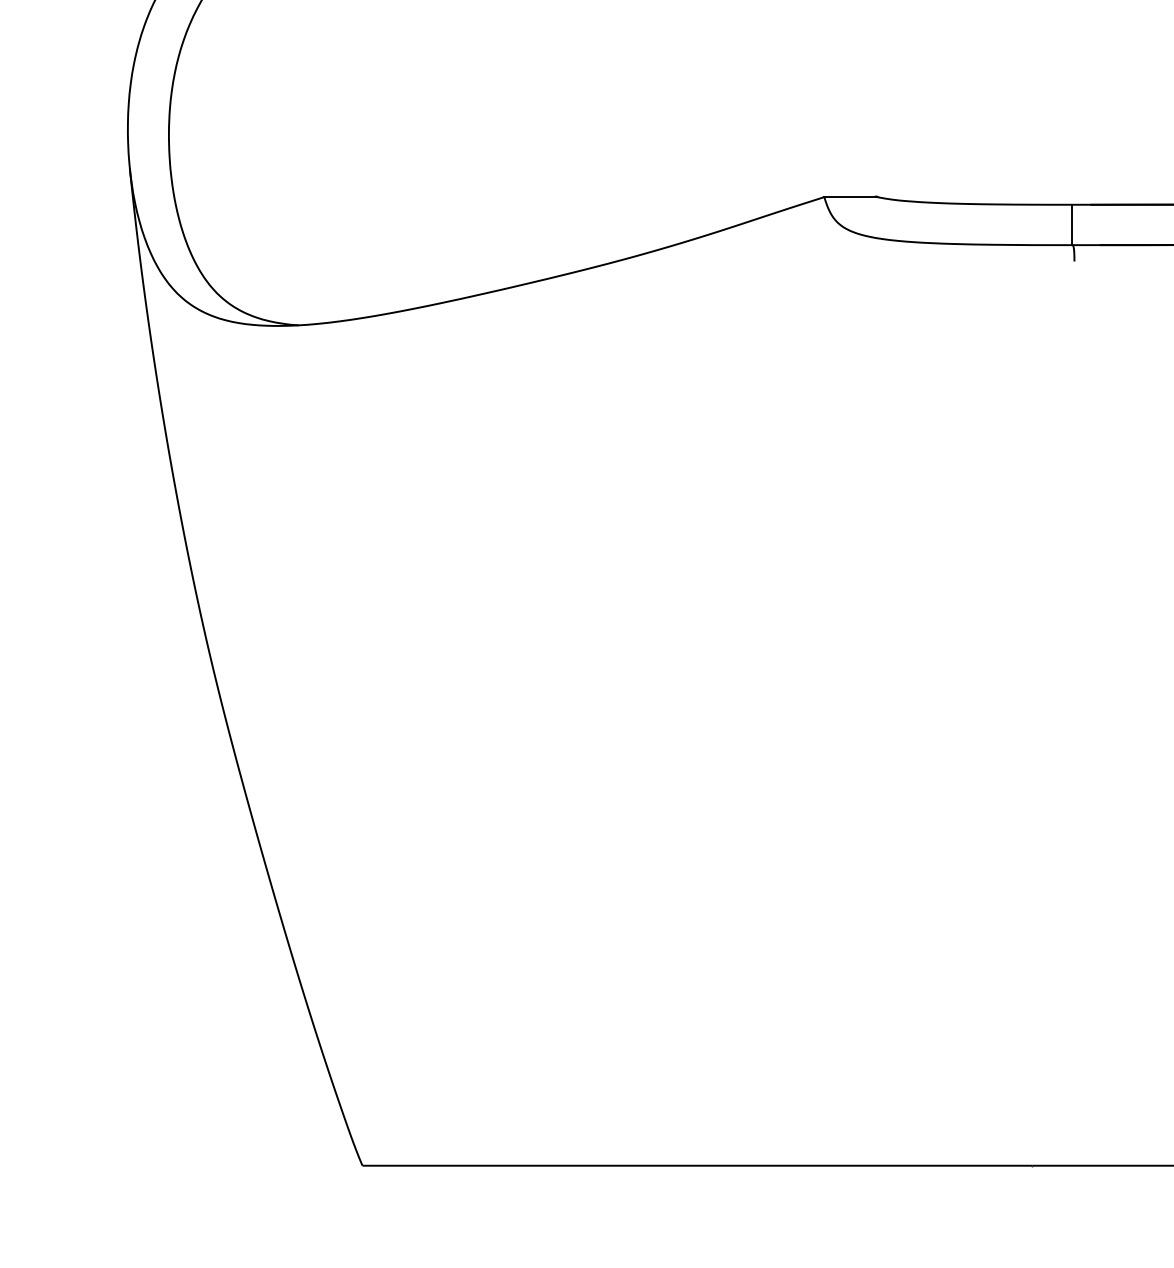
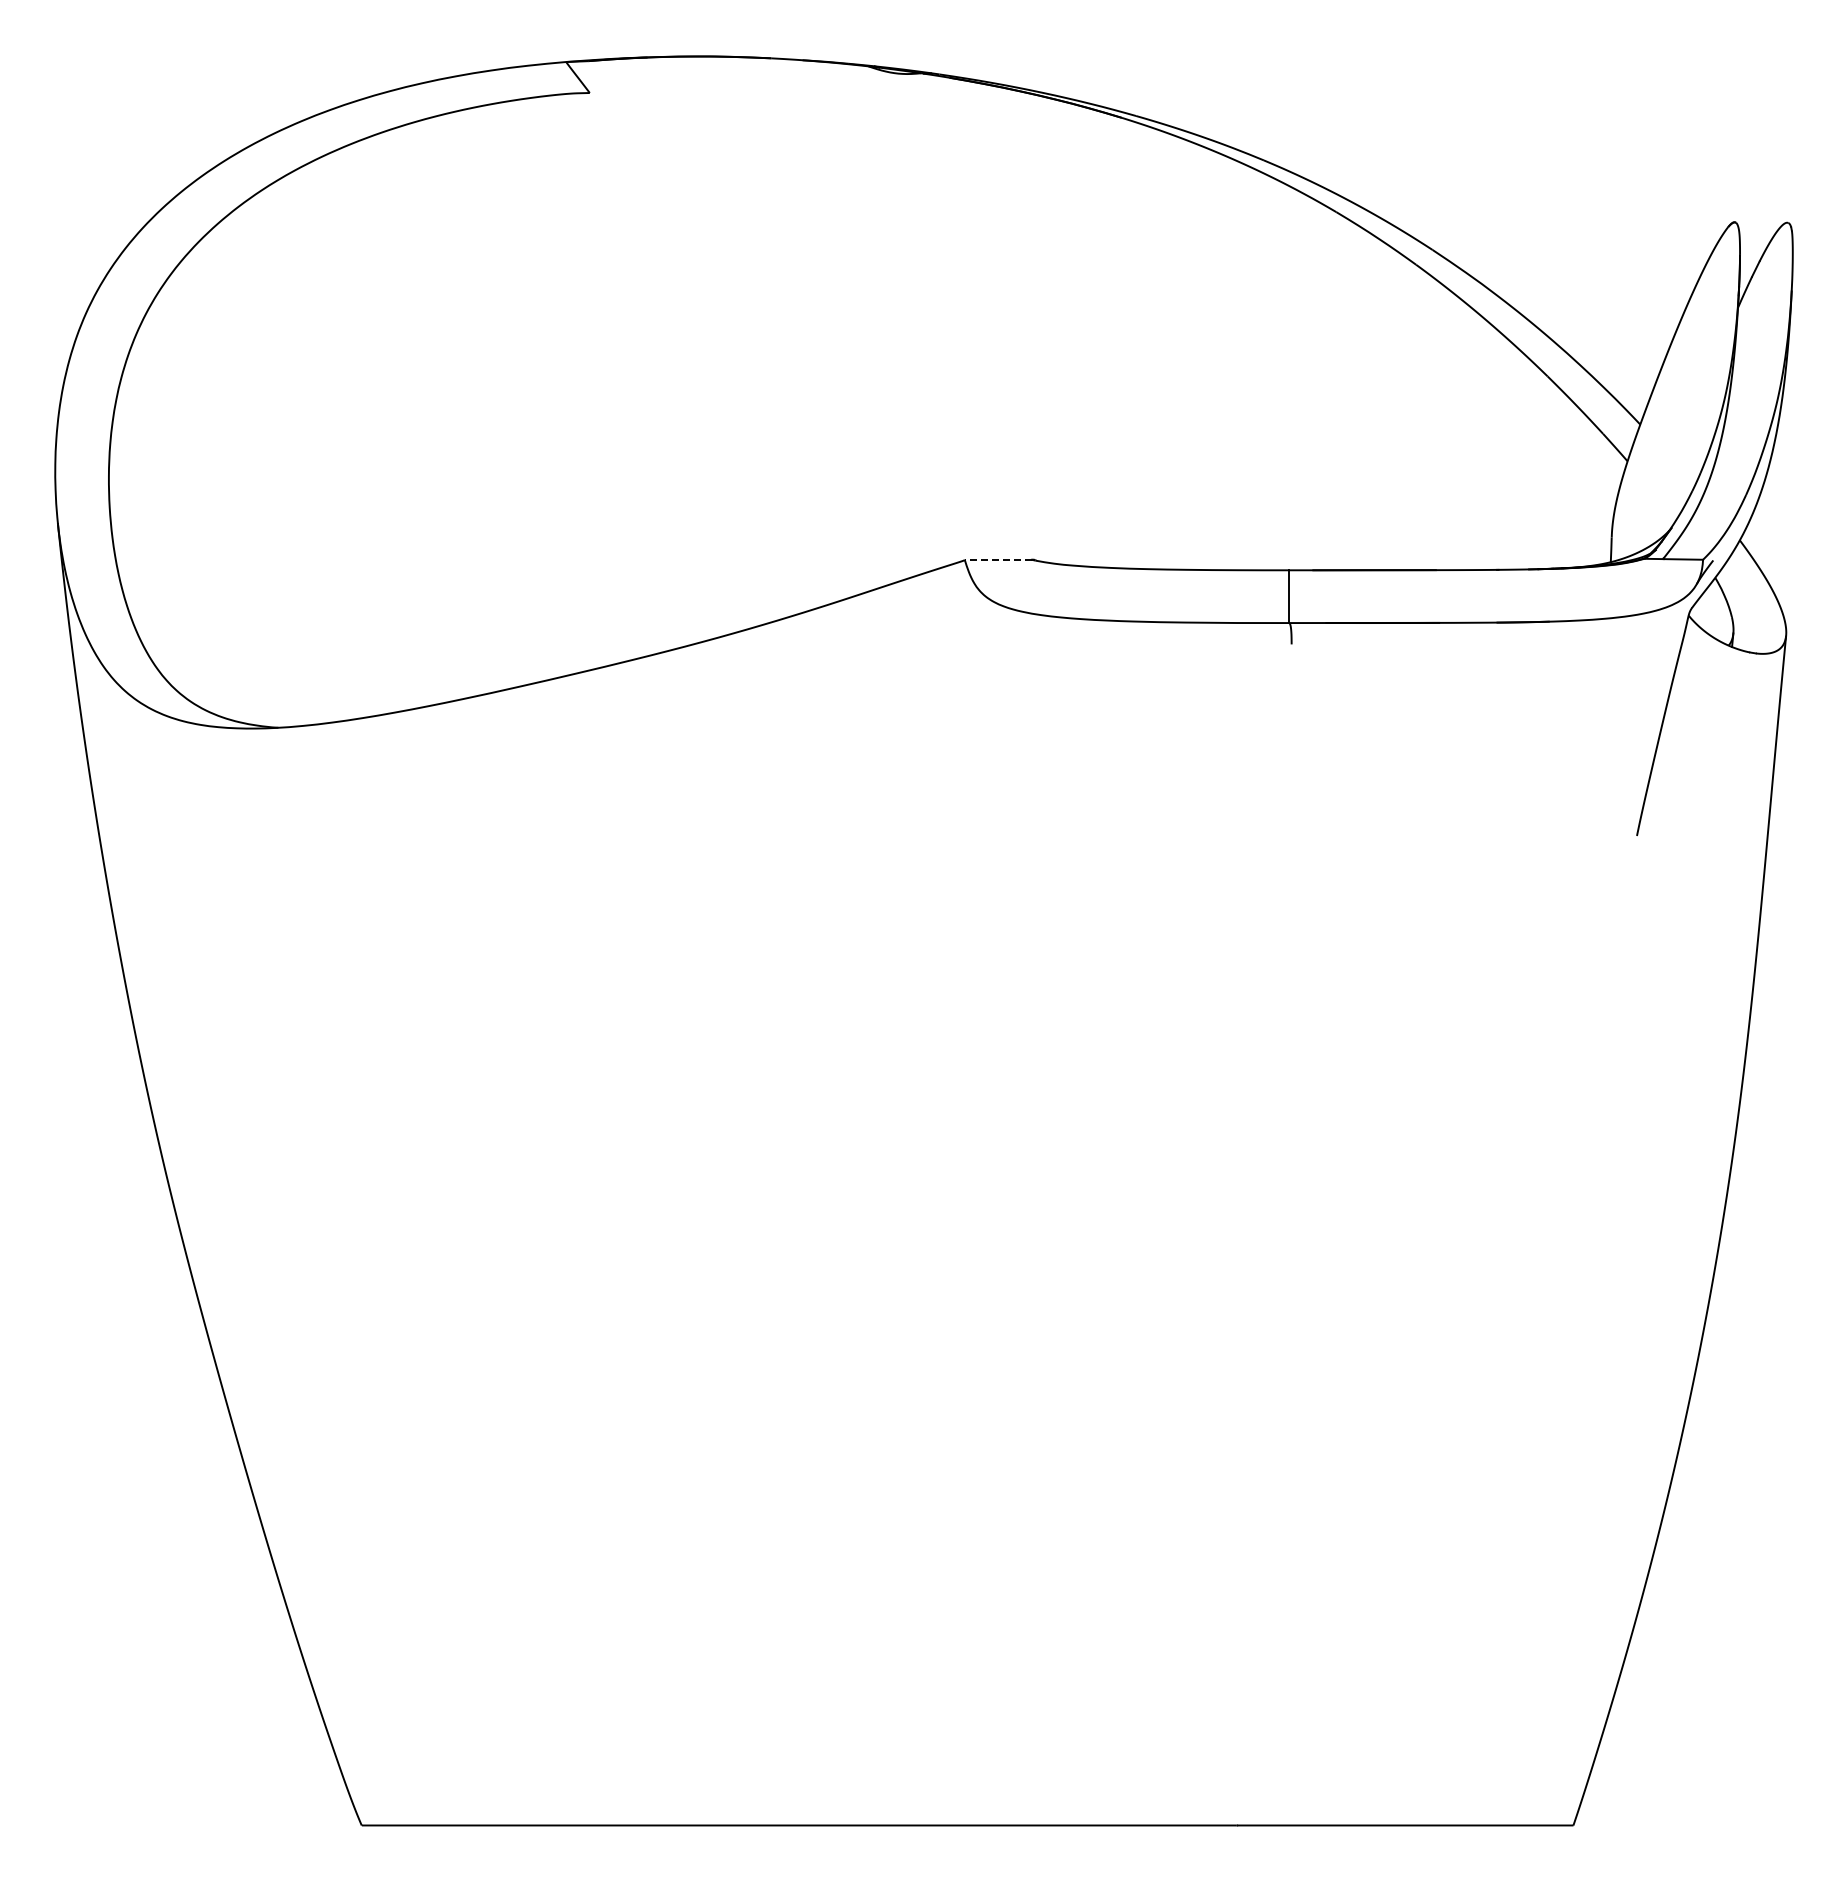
line: (850, 196) -> (998, 559), solid -> dashed

